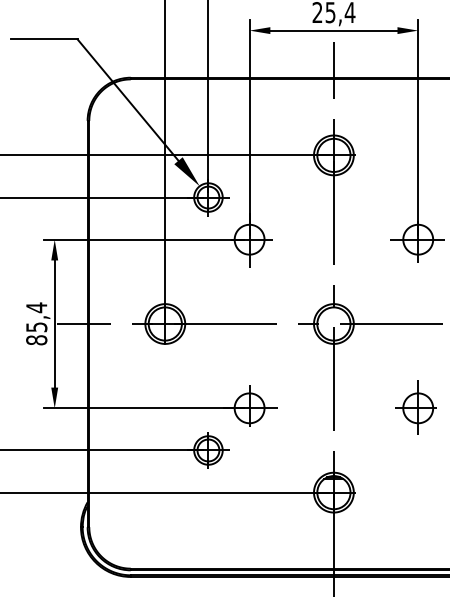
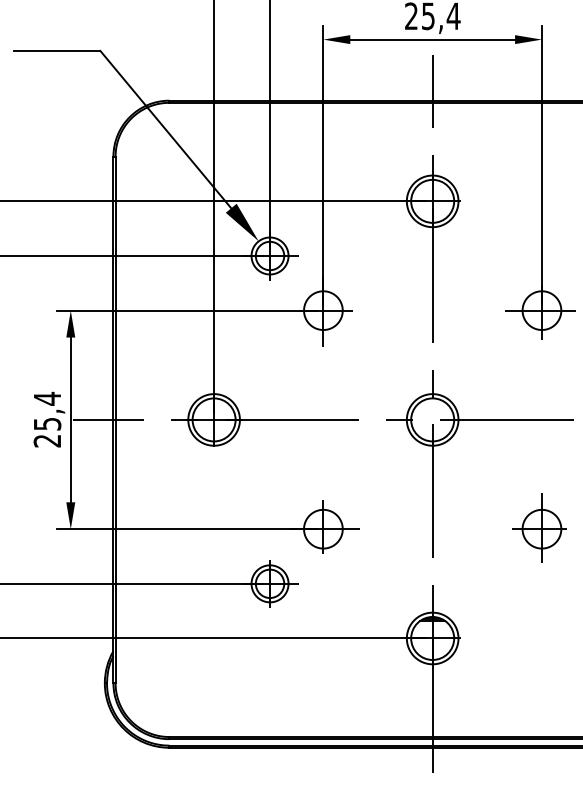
text: (36, 340) -> (47, 441), 85,4 -> 25,4

